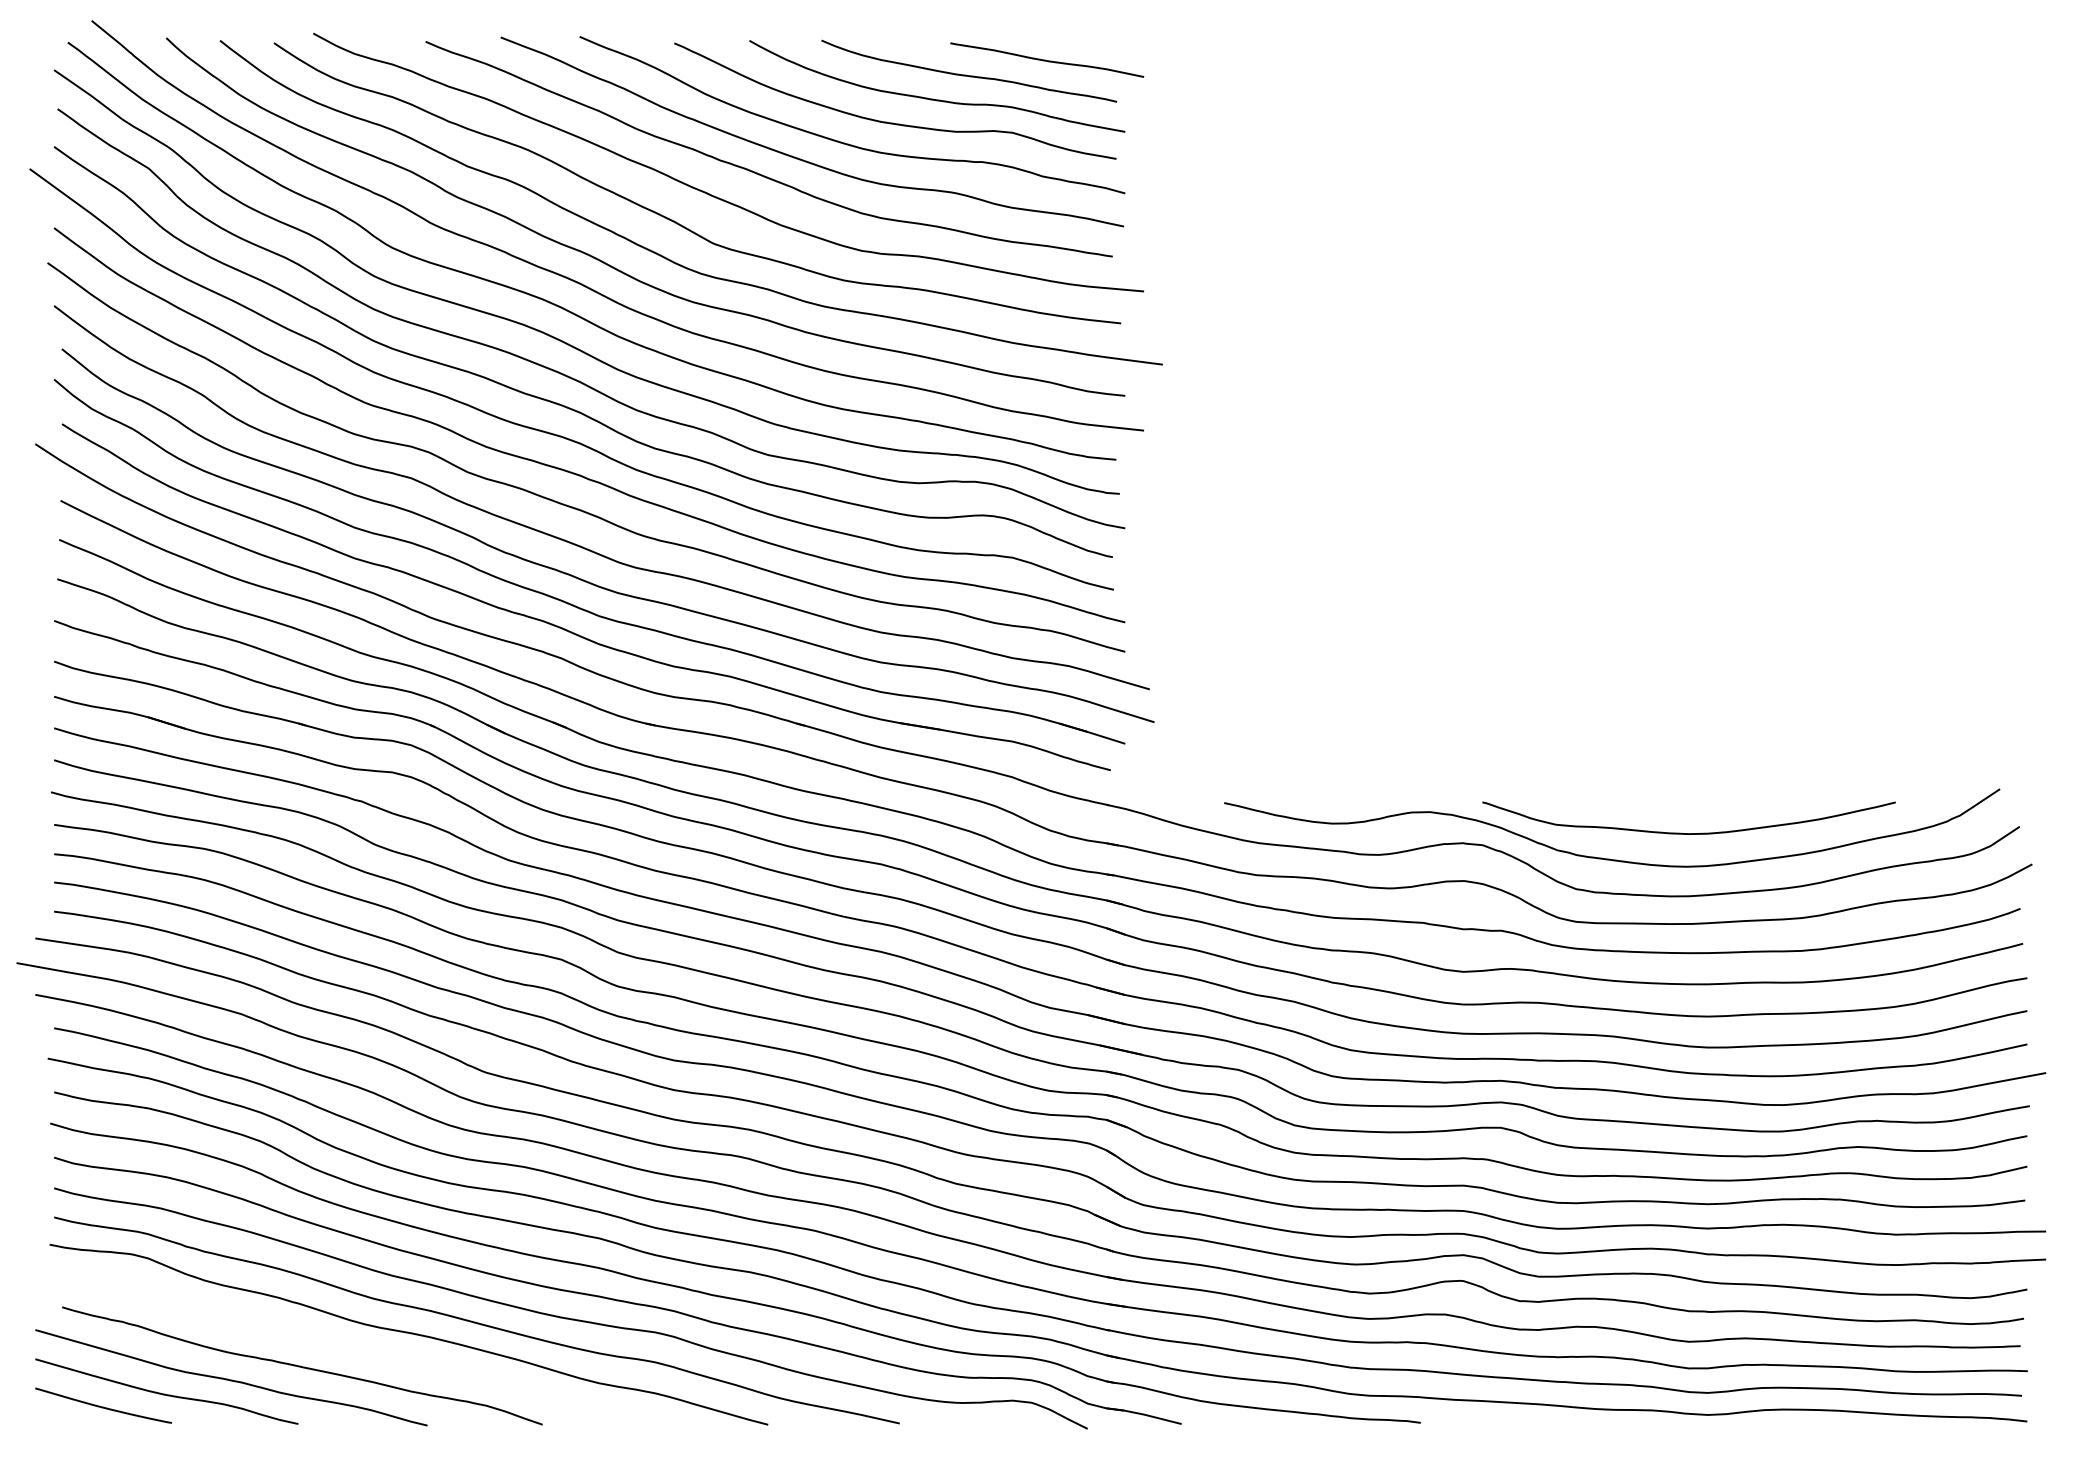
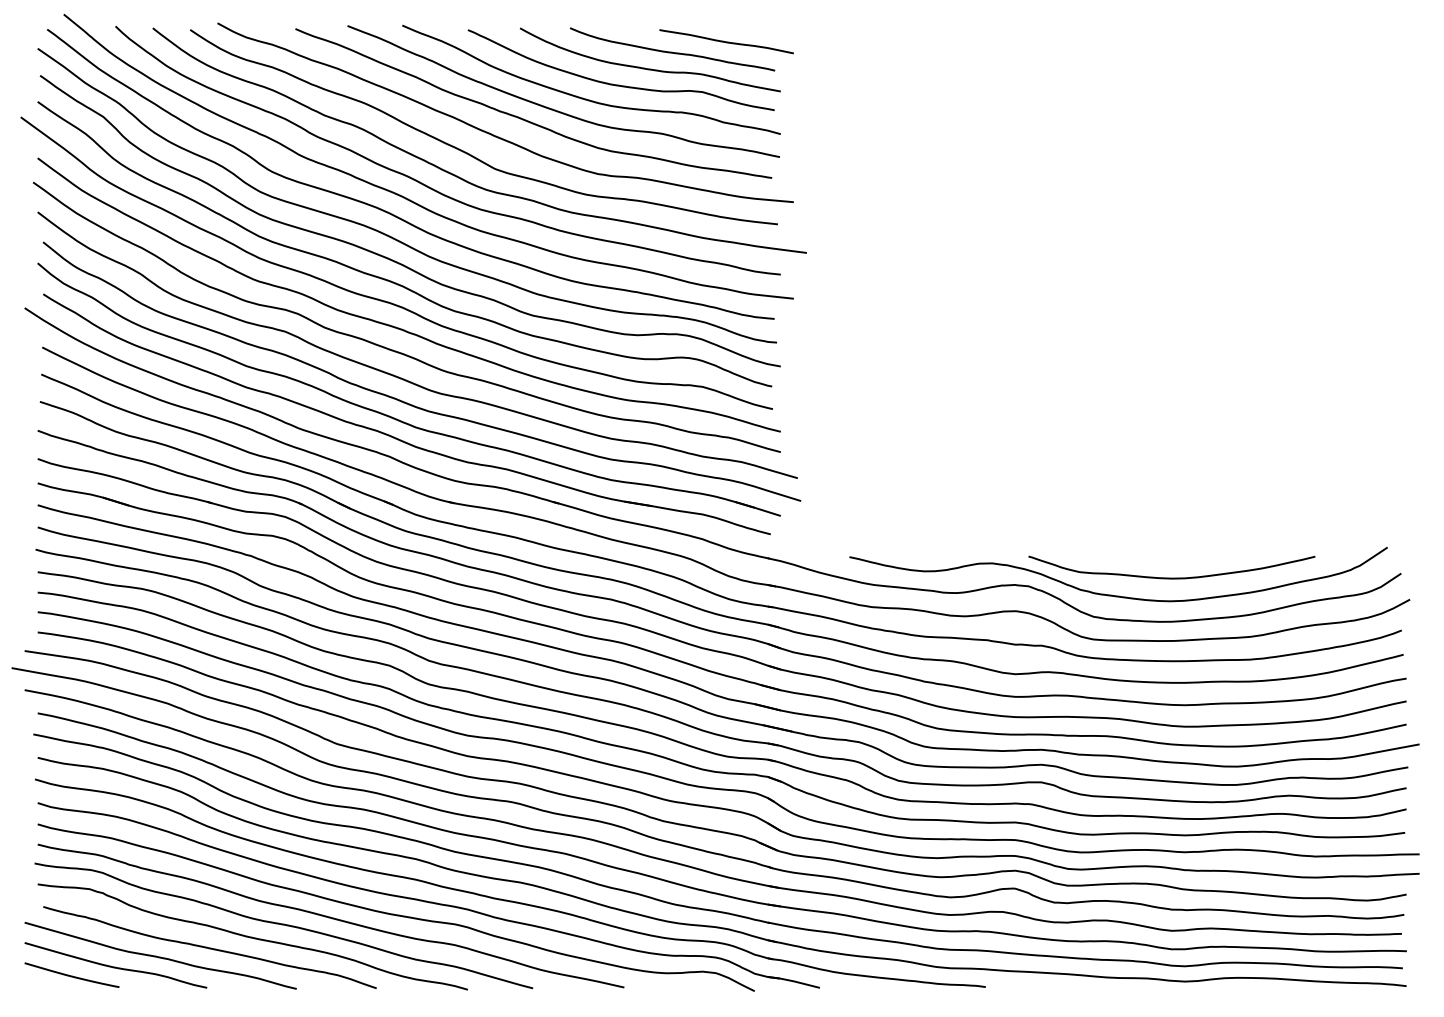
curve: (363, 1349) -> (252, 936), added

